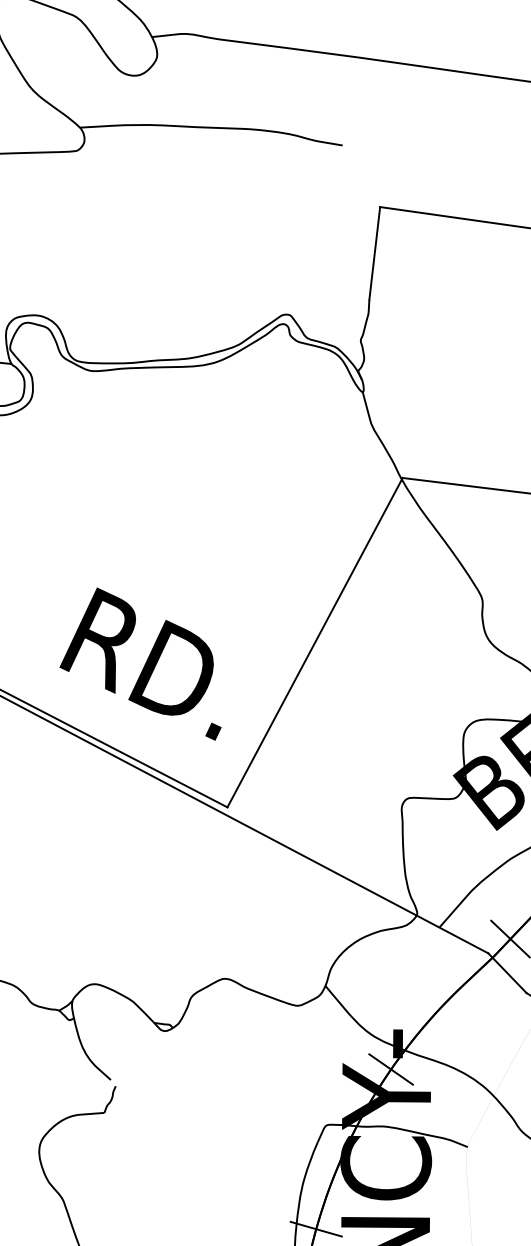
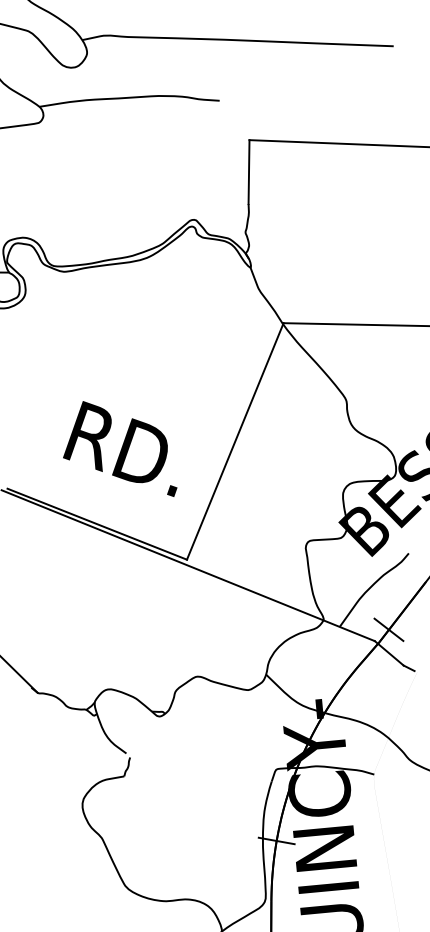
text: (144, 662) -> (120, 448), moved
line: (390, 1068) -> (316, 726), removed

